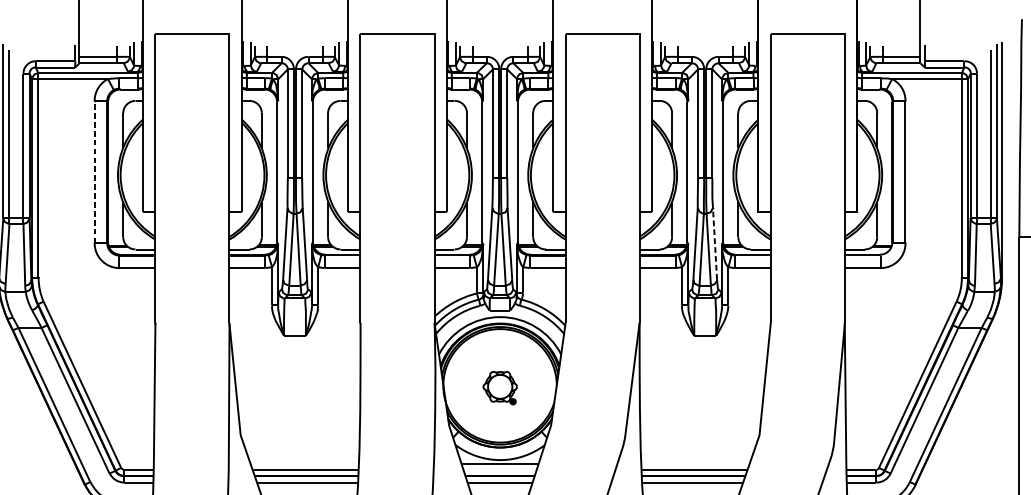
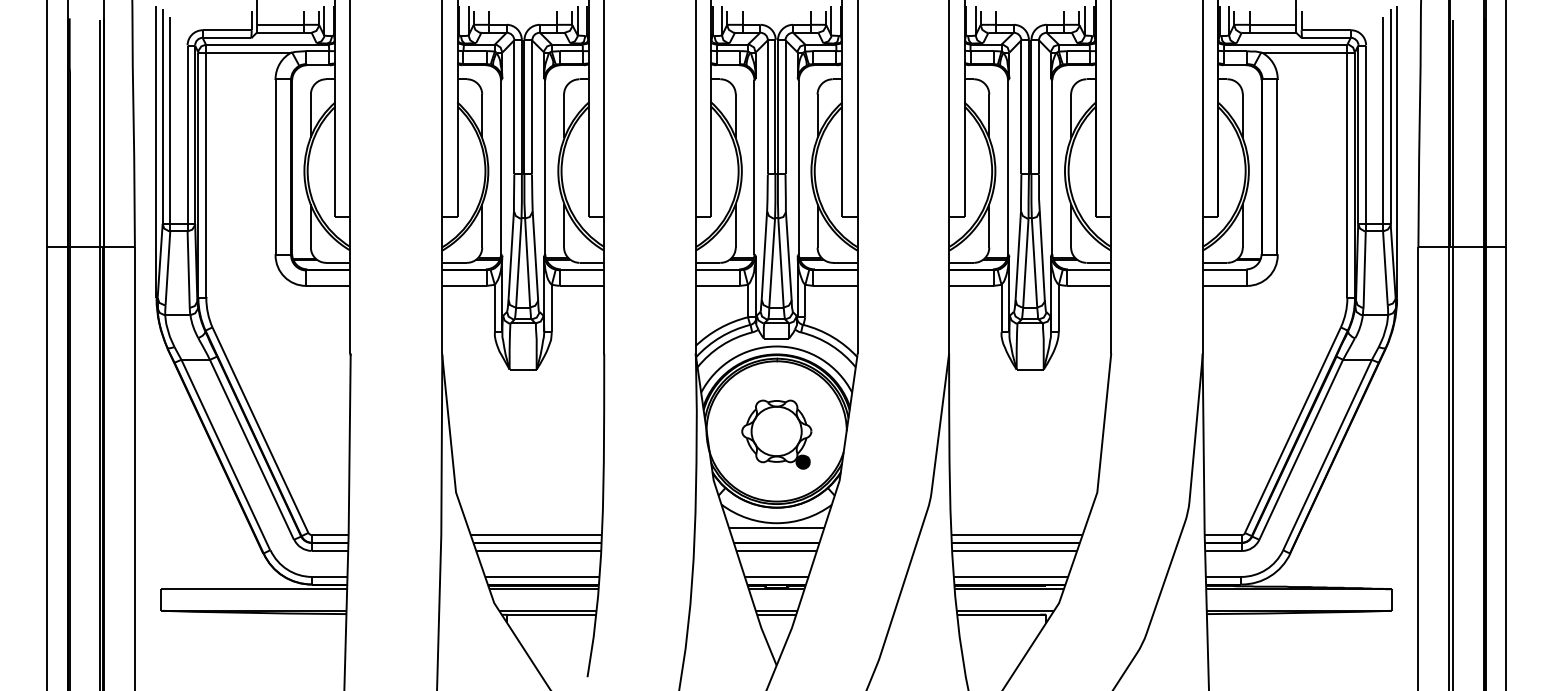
line: (94, 171) -> (275, 166), dashed -> solid
line: (715, 243) -> (1042, 255), dashed -> solid
part: (499, 388) -> (776, 434), size x1.67

